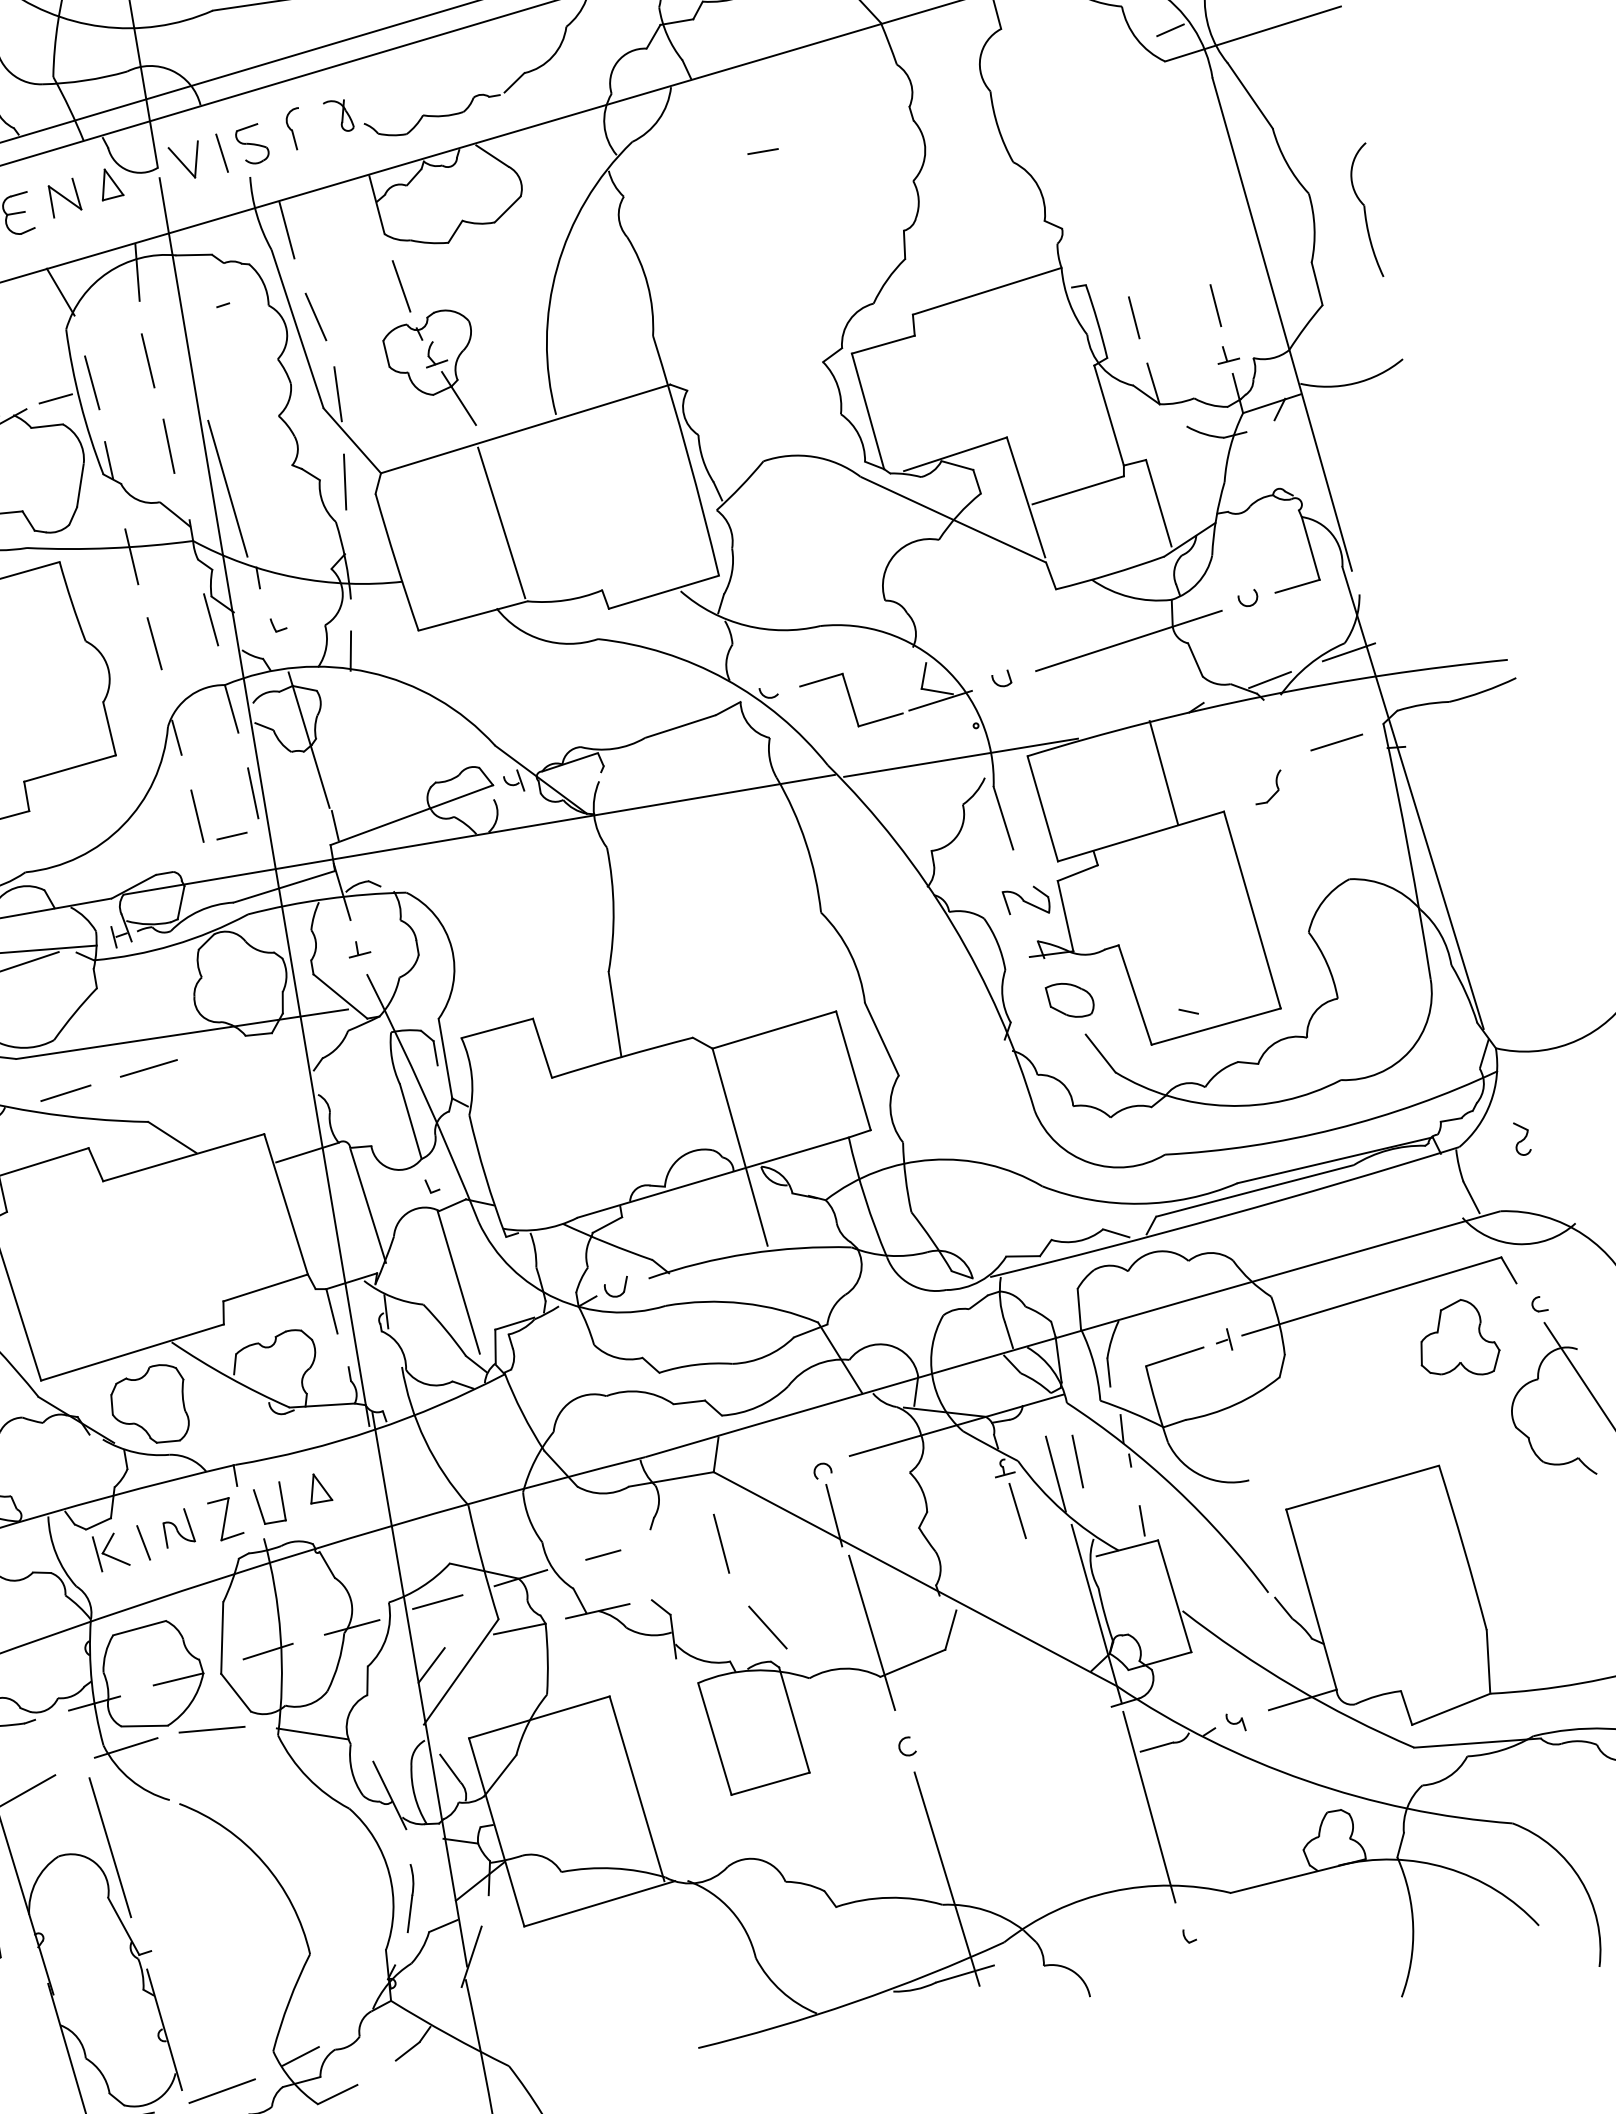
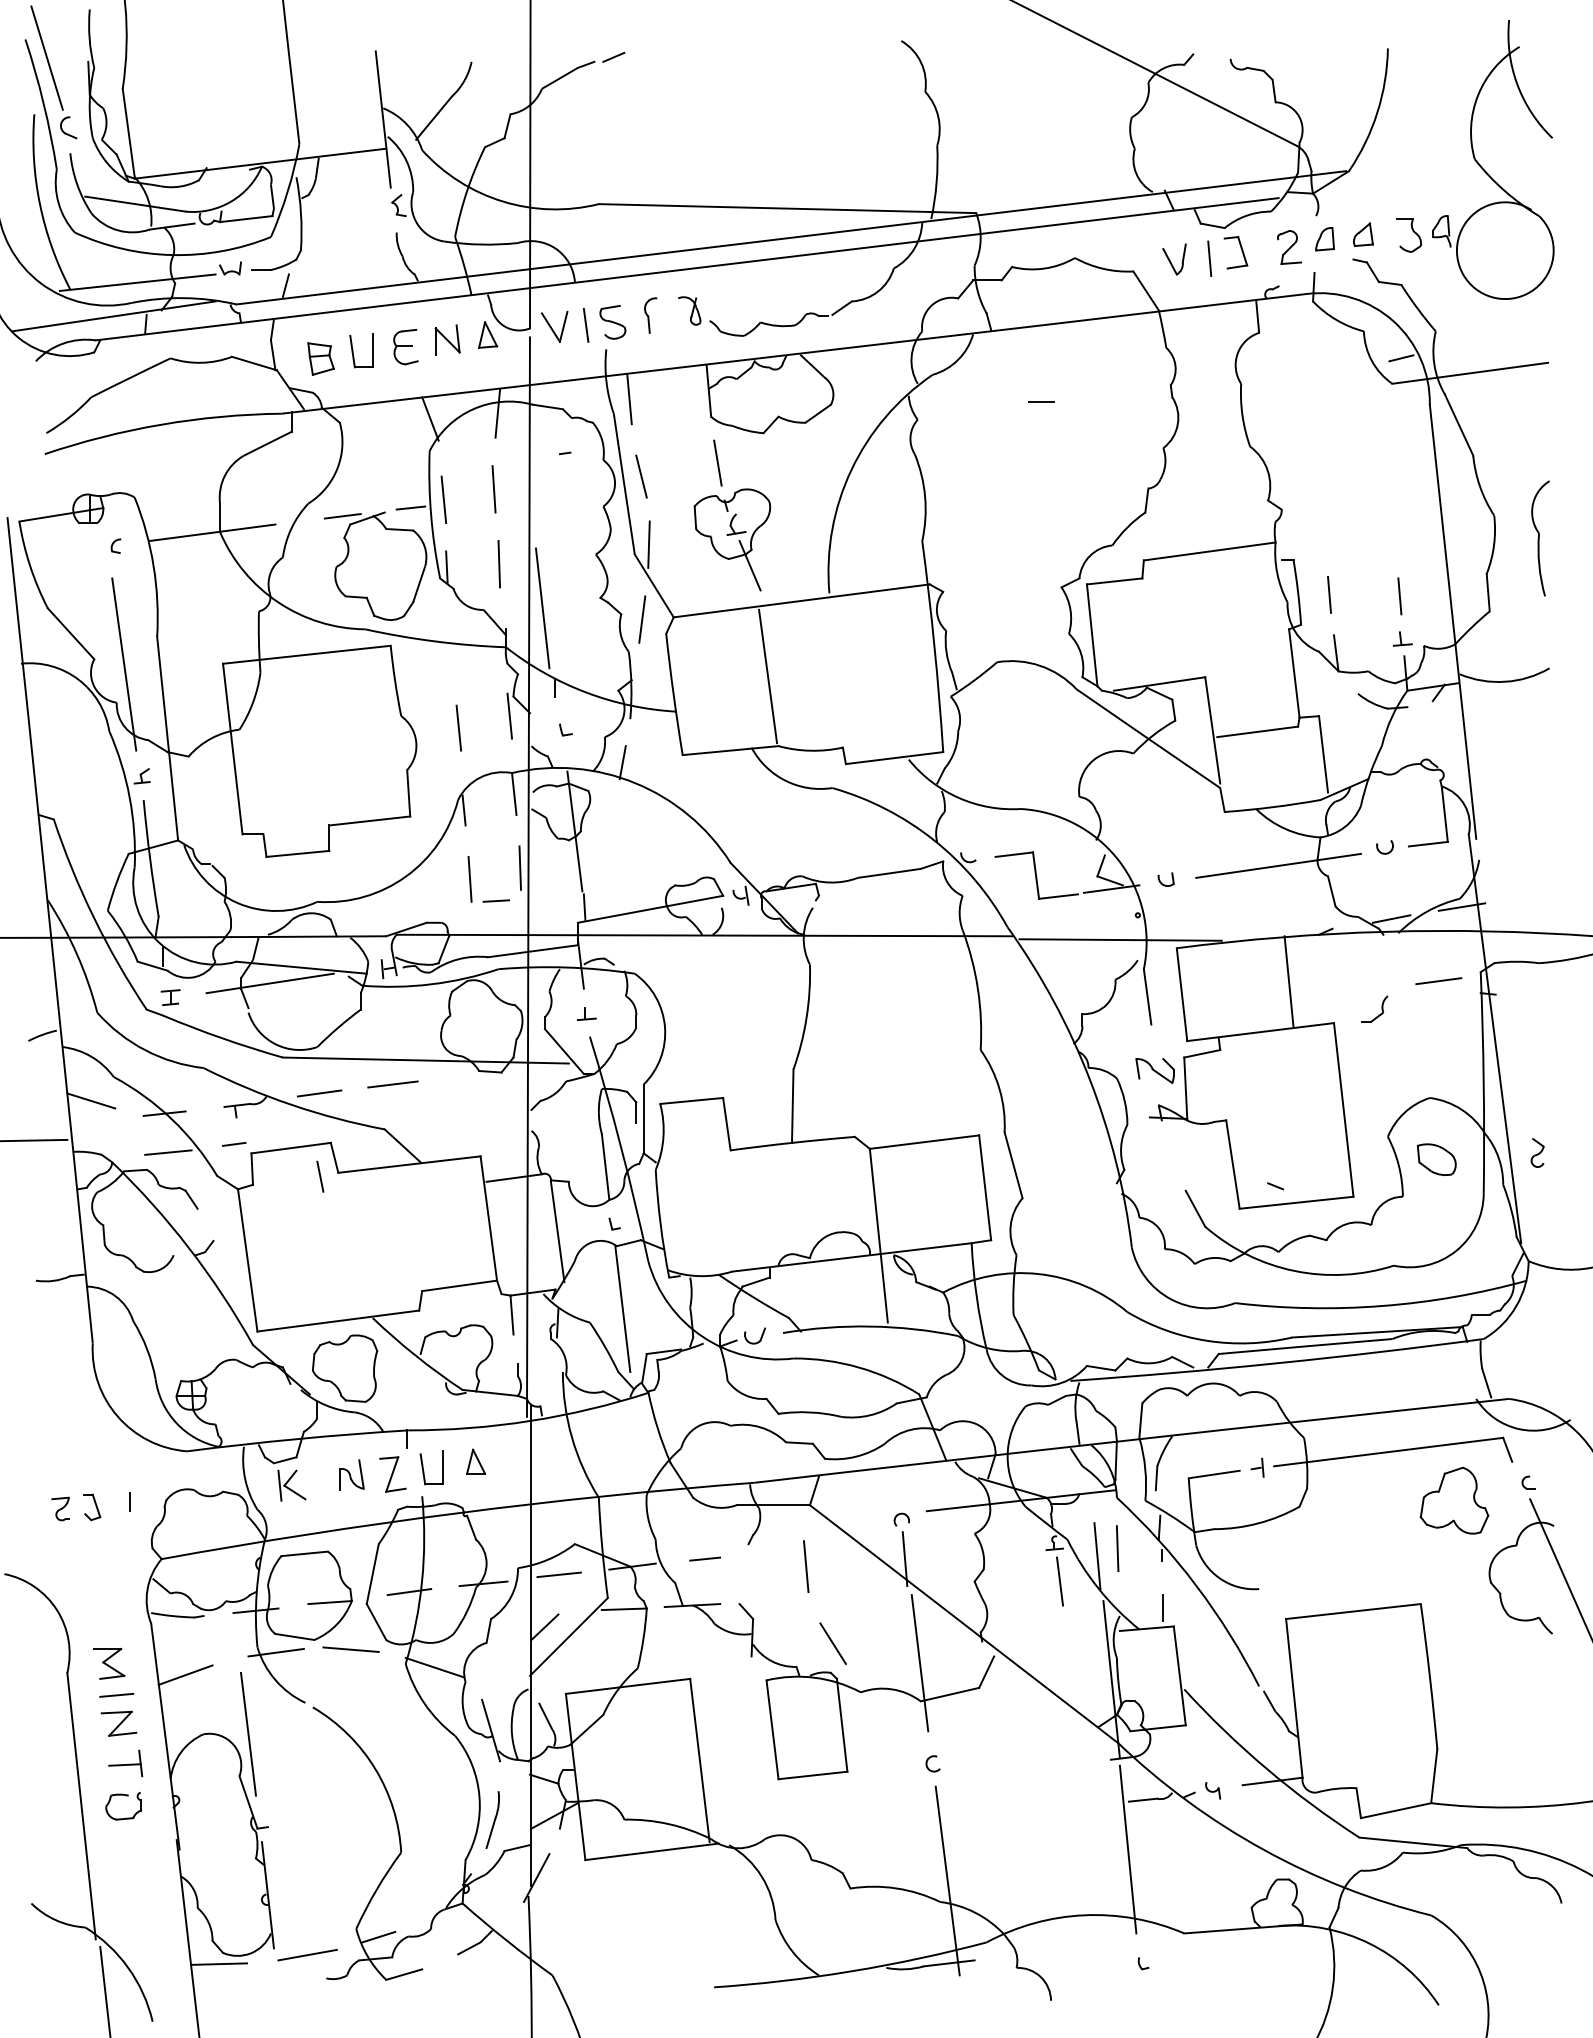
line: (130, 556) -> (451, 651), removed
part: (1070, 1000) -> (1436, 1159), moved
part: (1521, 1138) -> (1537, 1152), moved
line: (143, 1542) -> (320, 1176), moved

